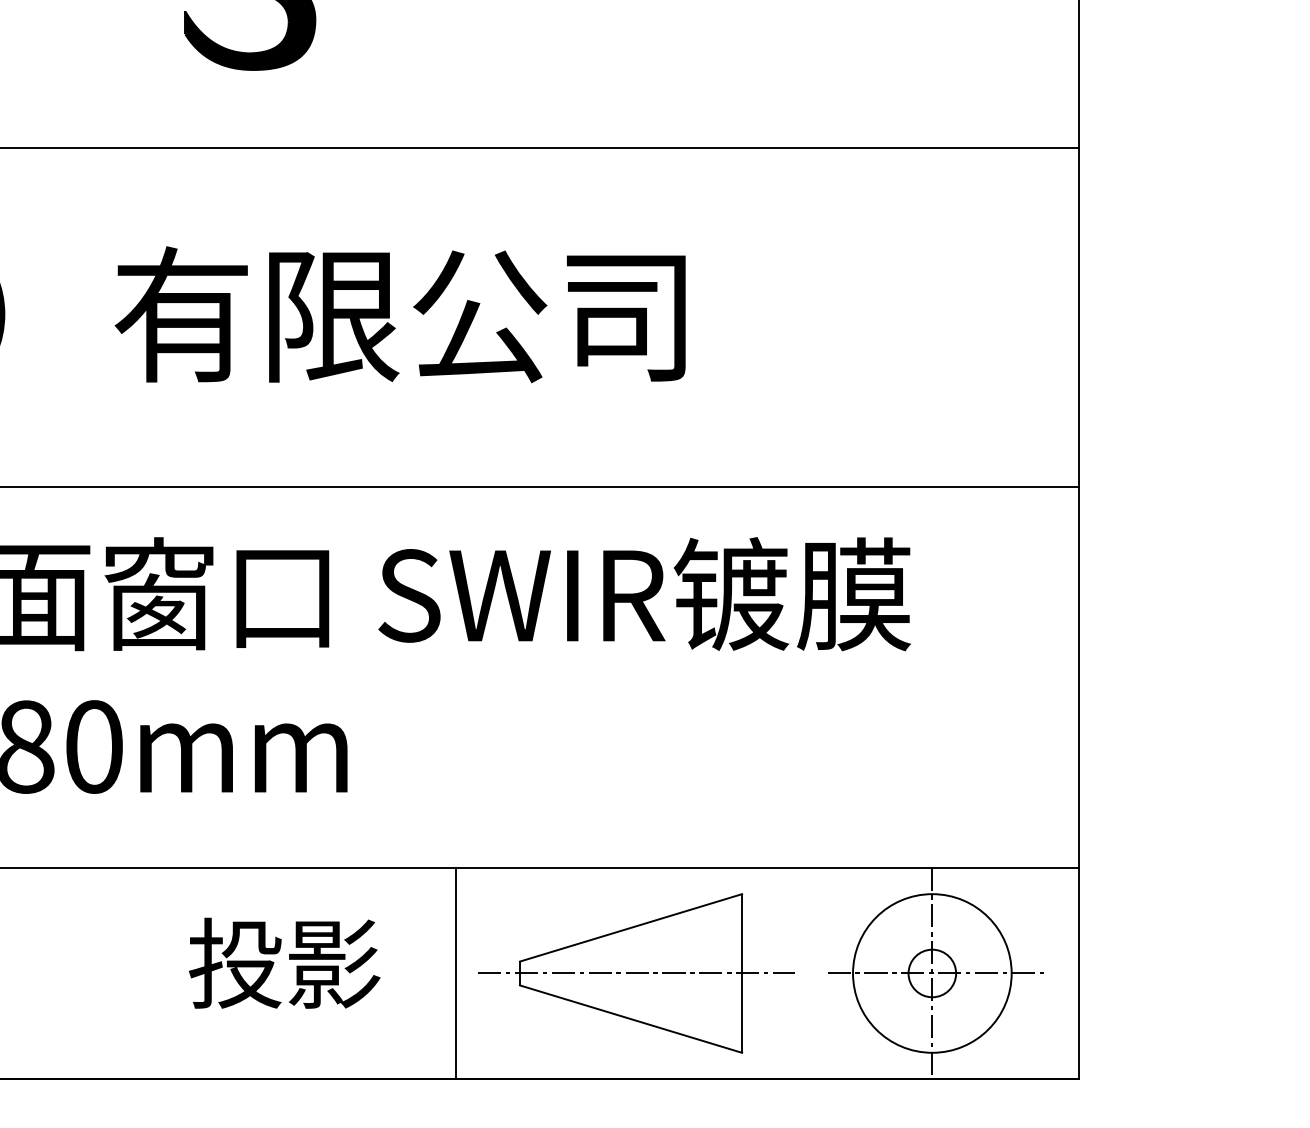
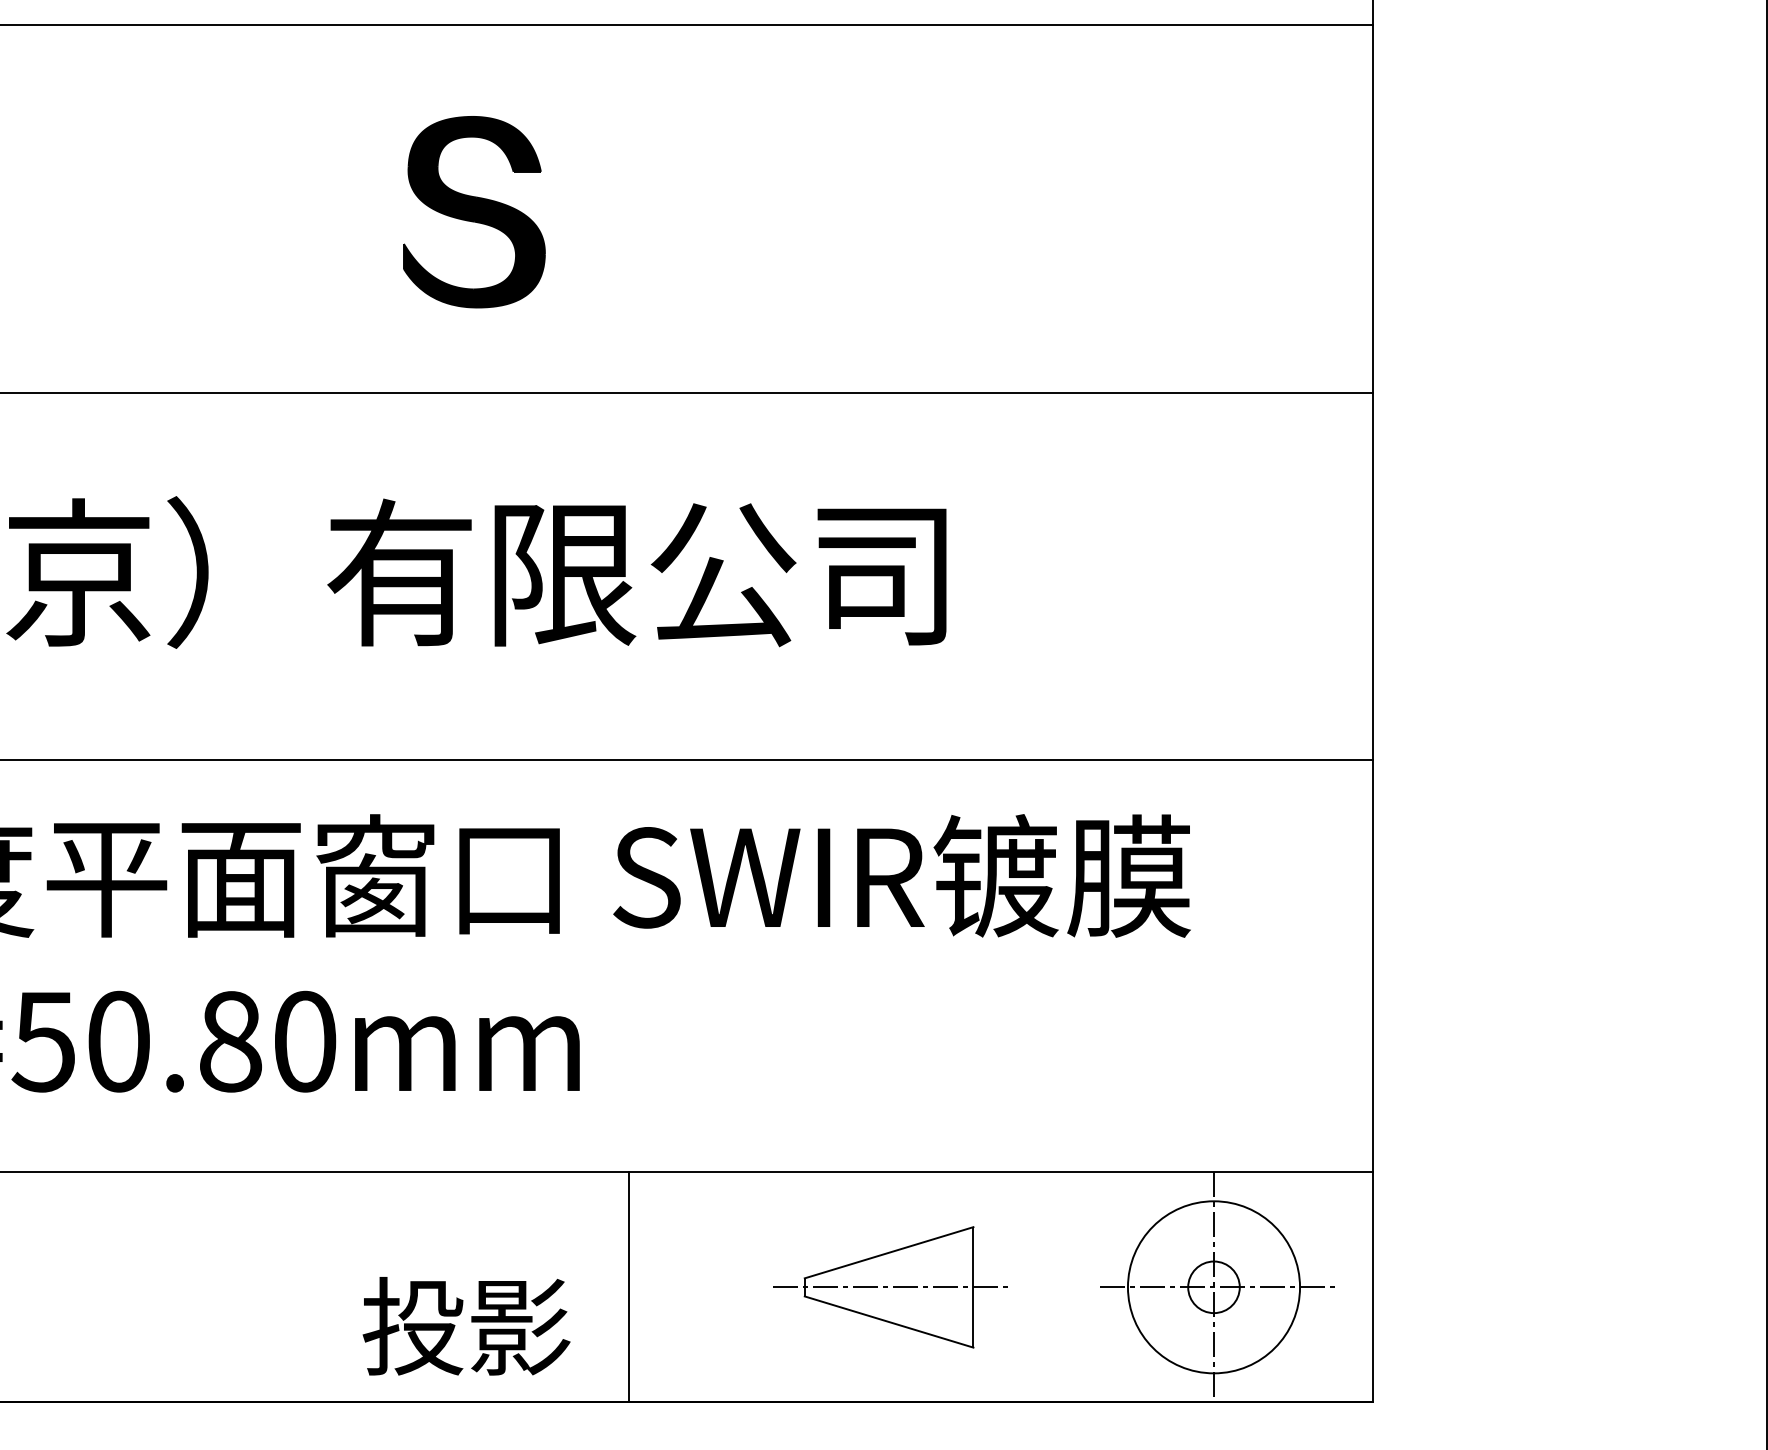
text: (284, 963) -> (466, 1326), moved
line: (456, 973) -> (629, 1287), moved
part: (636, 973) -> (893, 1287), size x0.7

